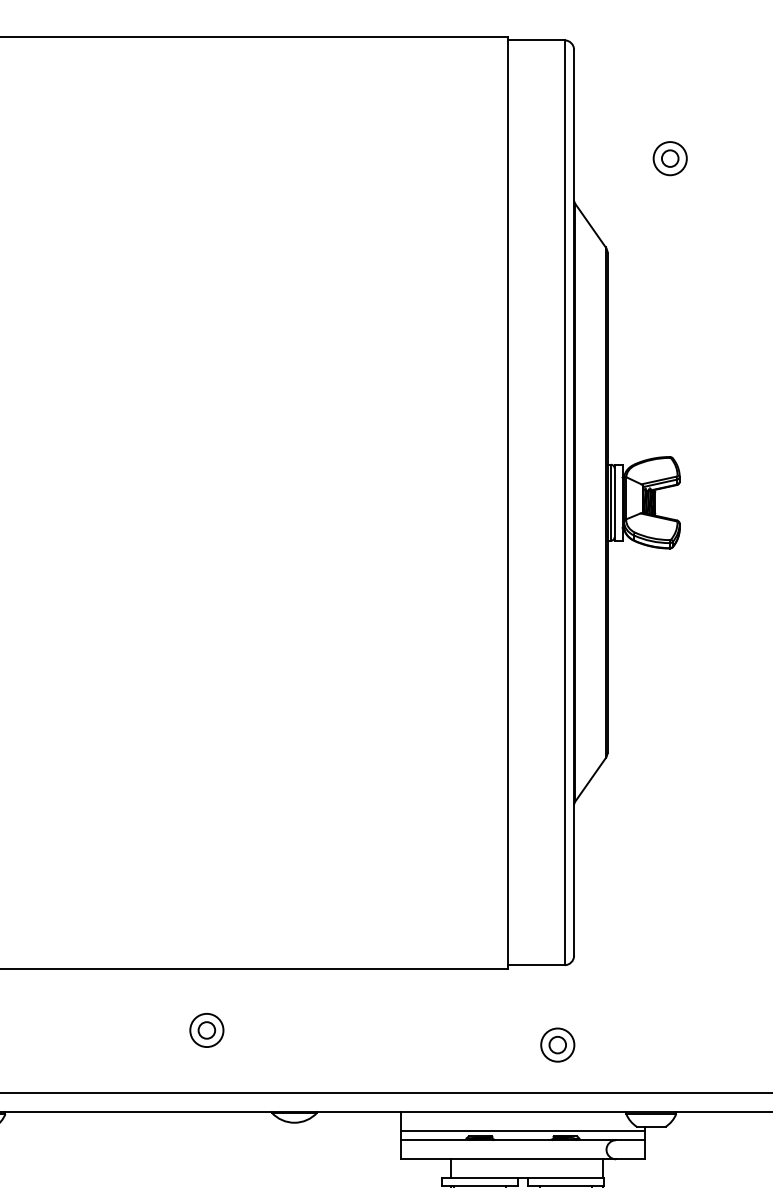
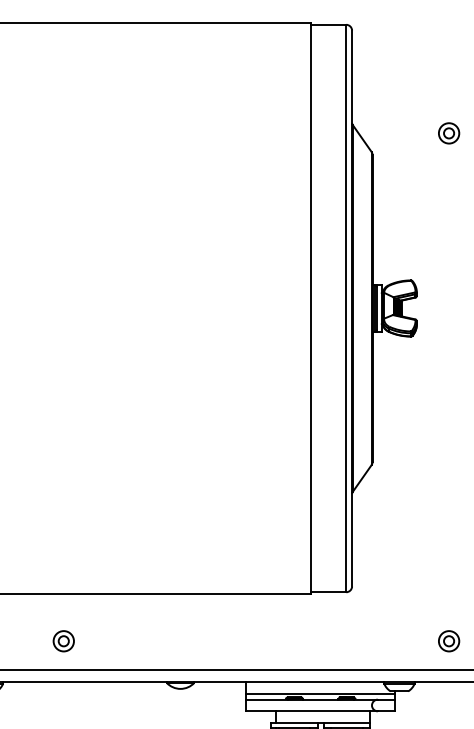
part: (670, 158) -> (449, 133), moved
part: (206, 1030) -> (63, 641), moved
part: (558, 1045) -> (449, 641), moved

